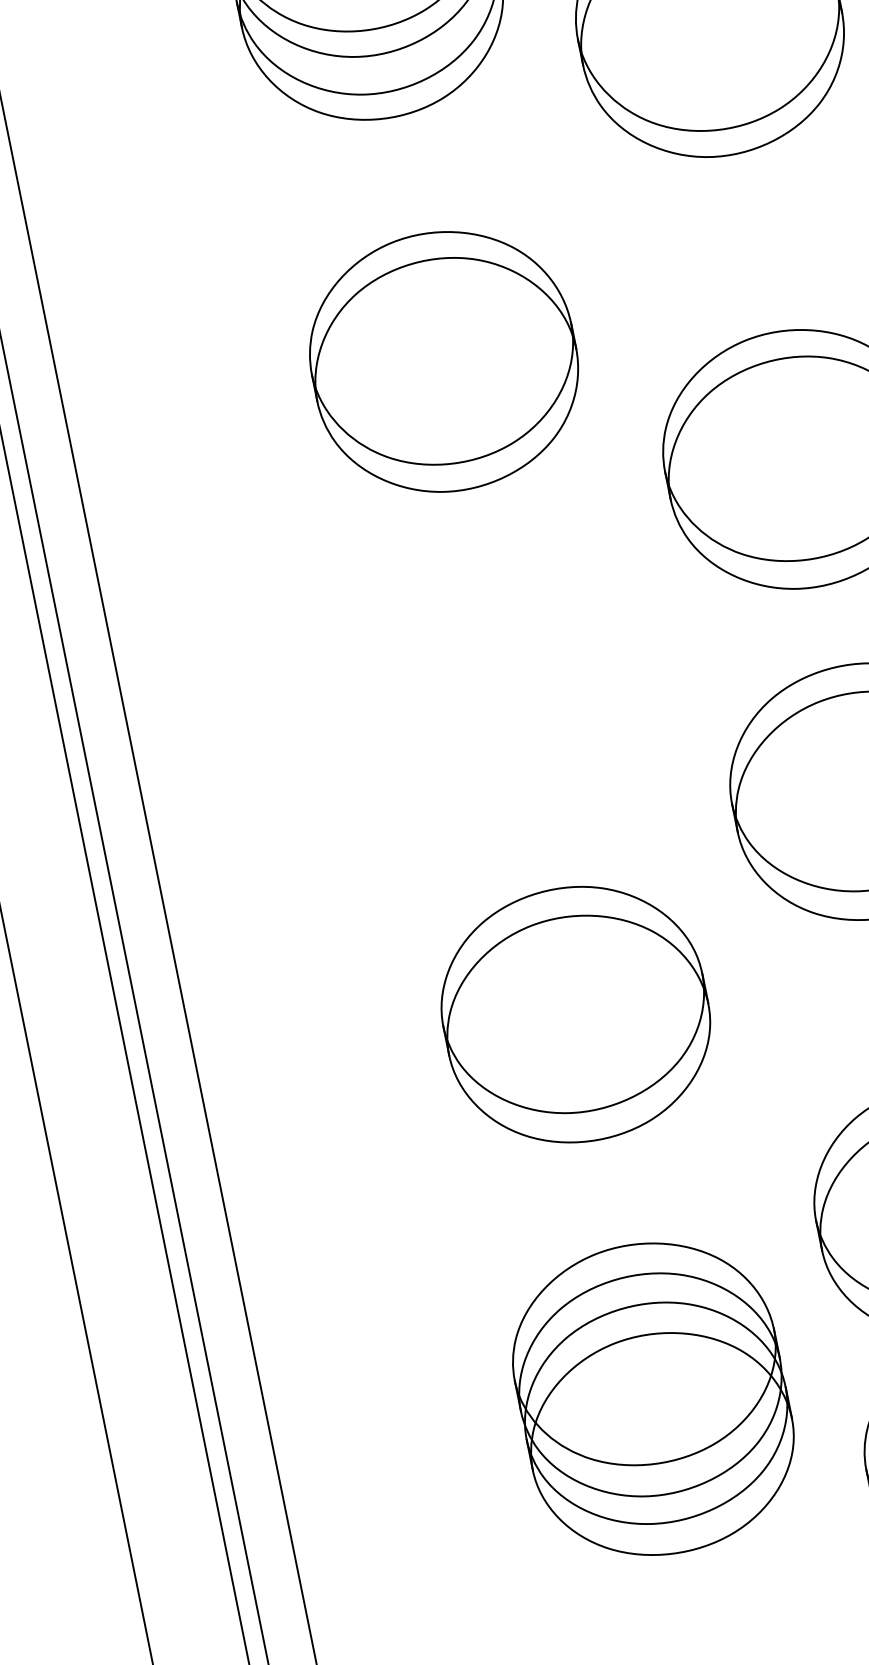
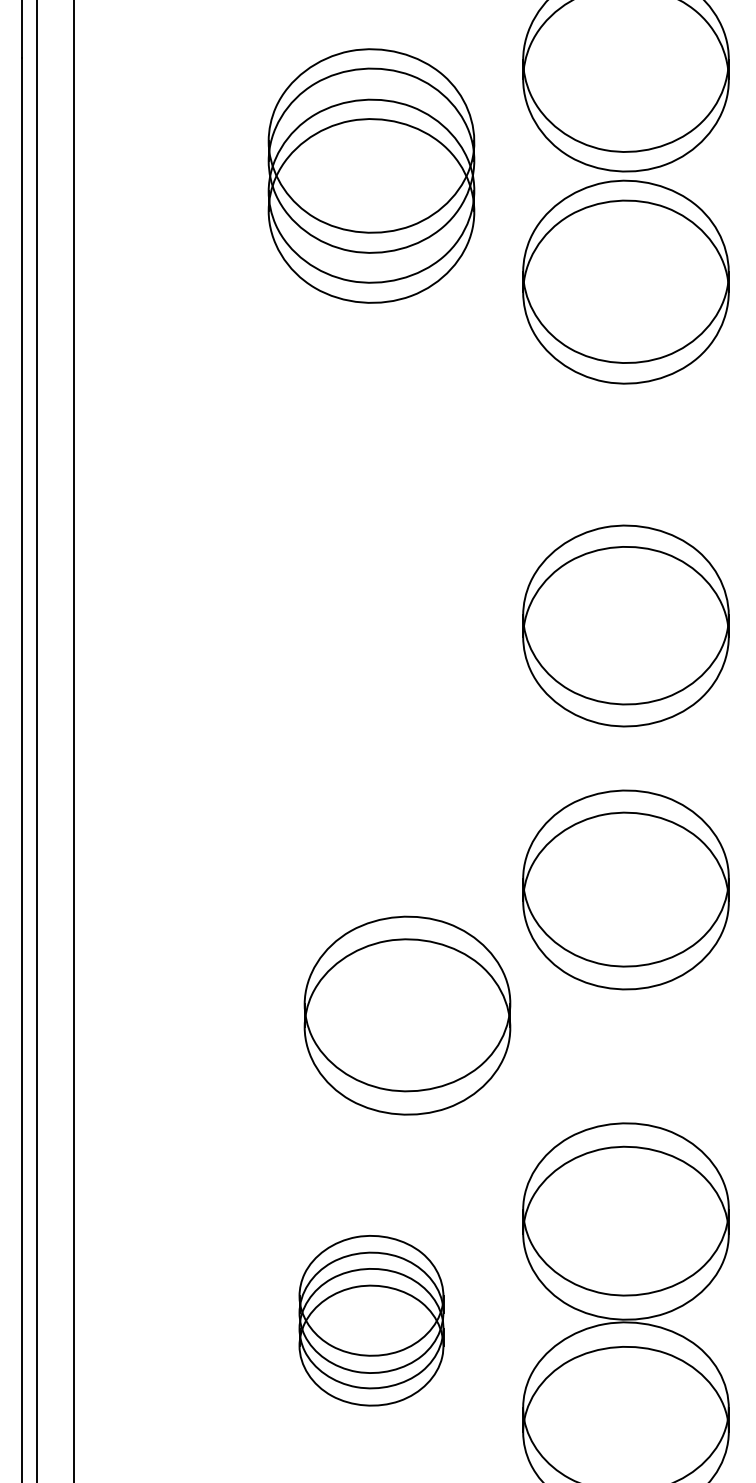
part: (444, 362) -> (371, 497), removed
part: (575, 1014) -> (407, 1015), moved
part: (653, 1398) -> (371, 1320), size x0.7

